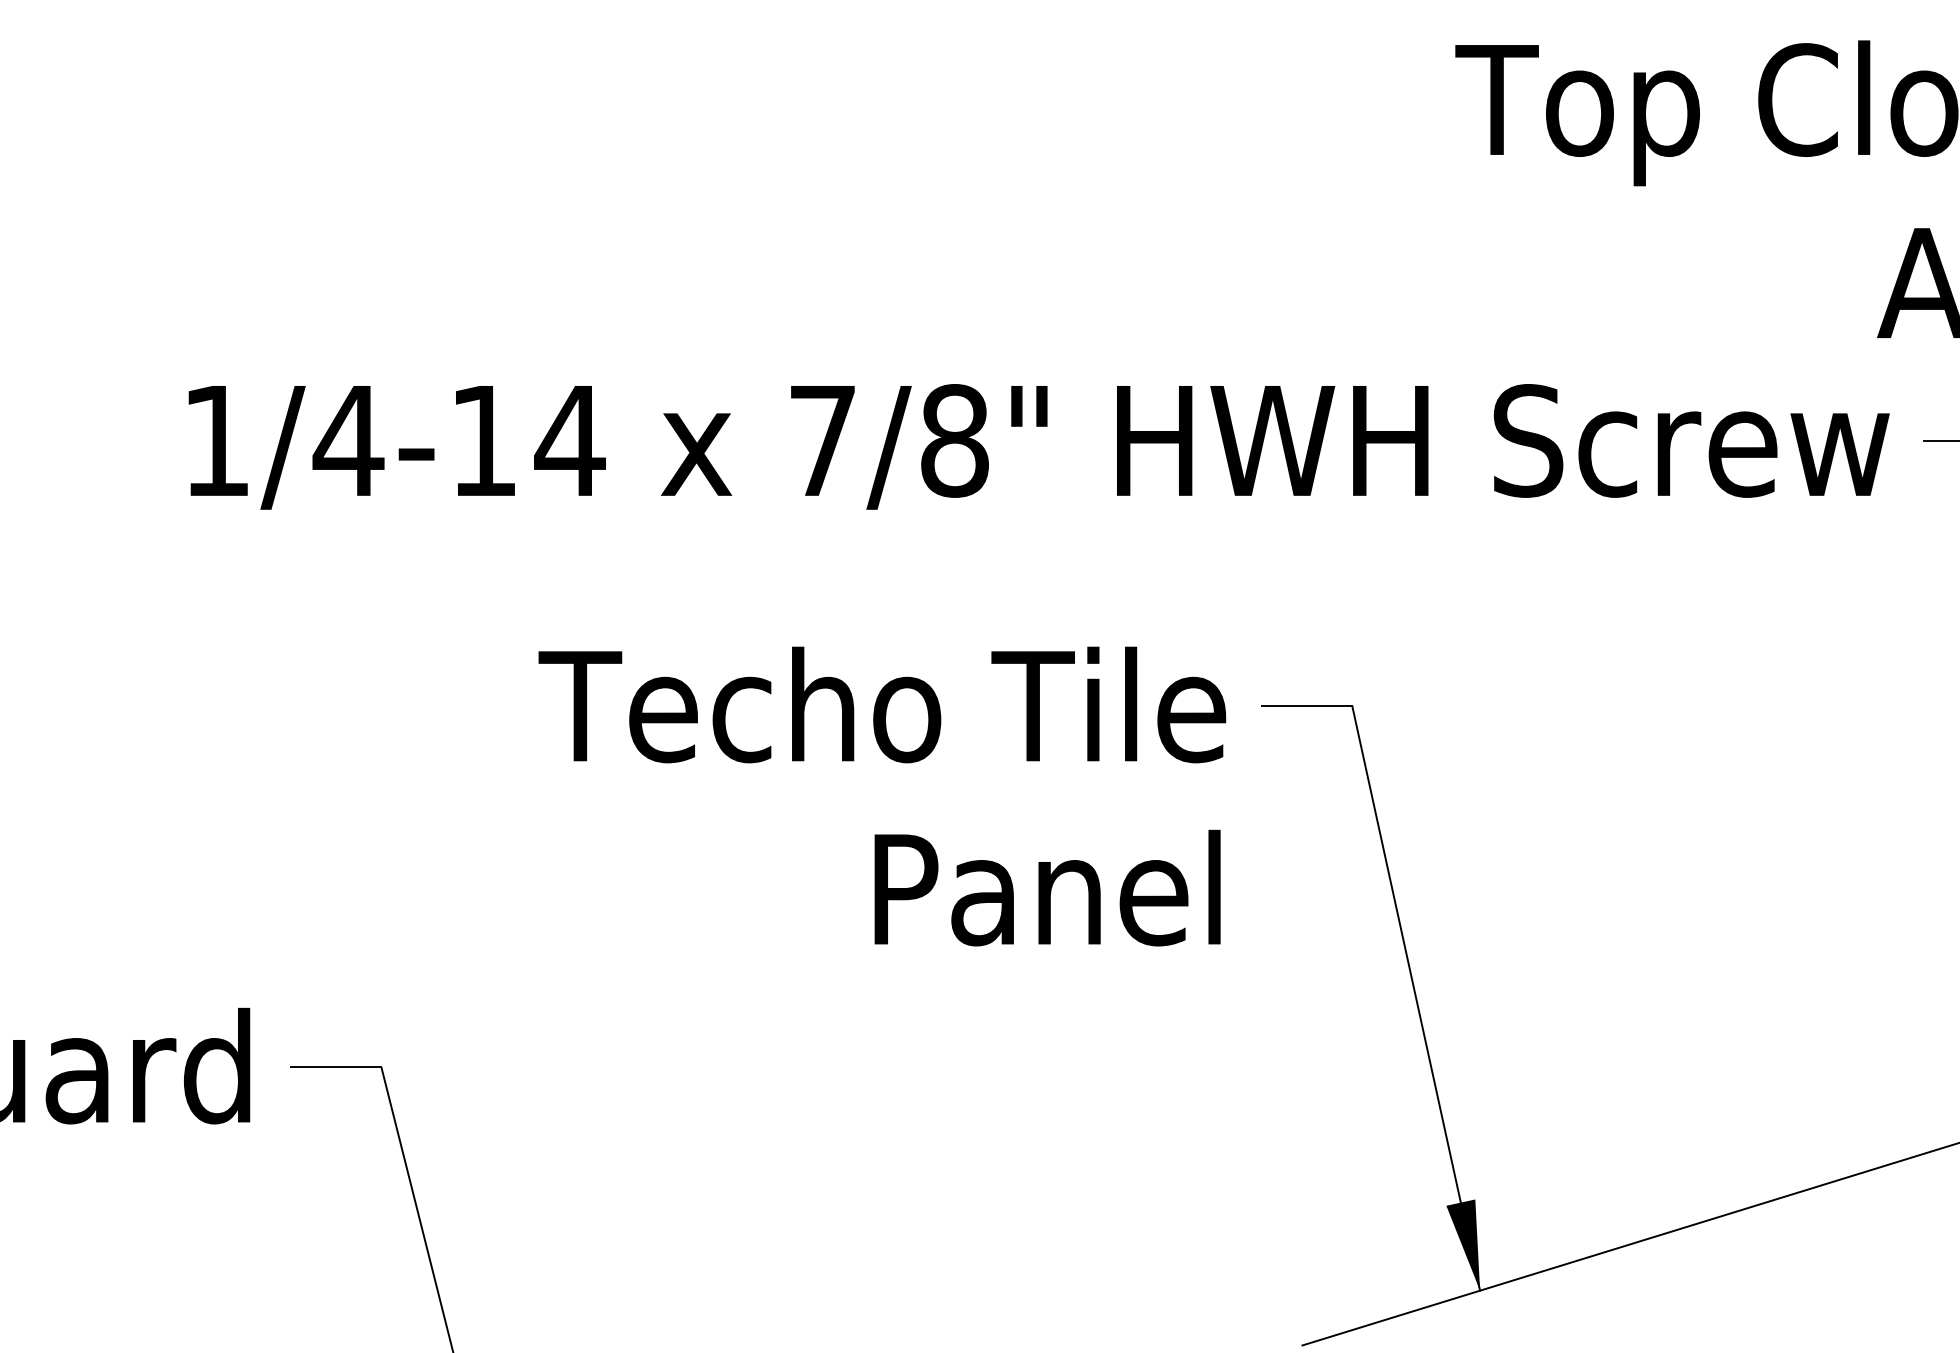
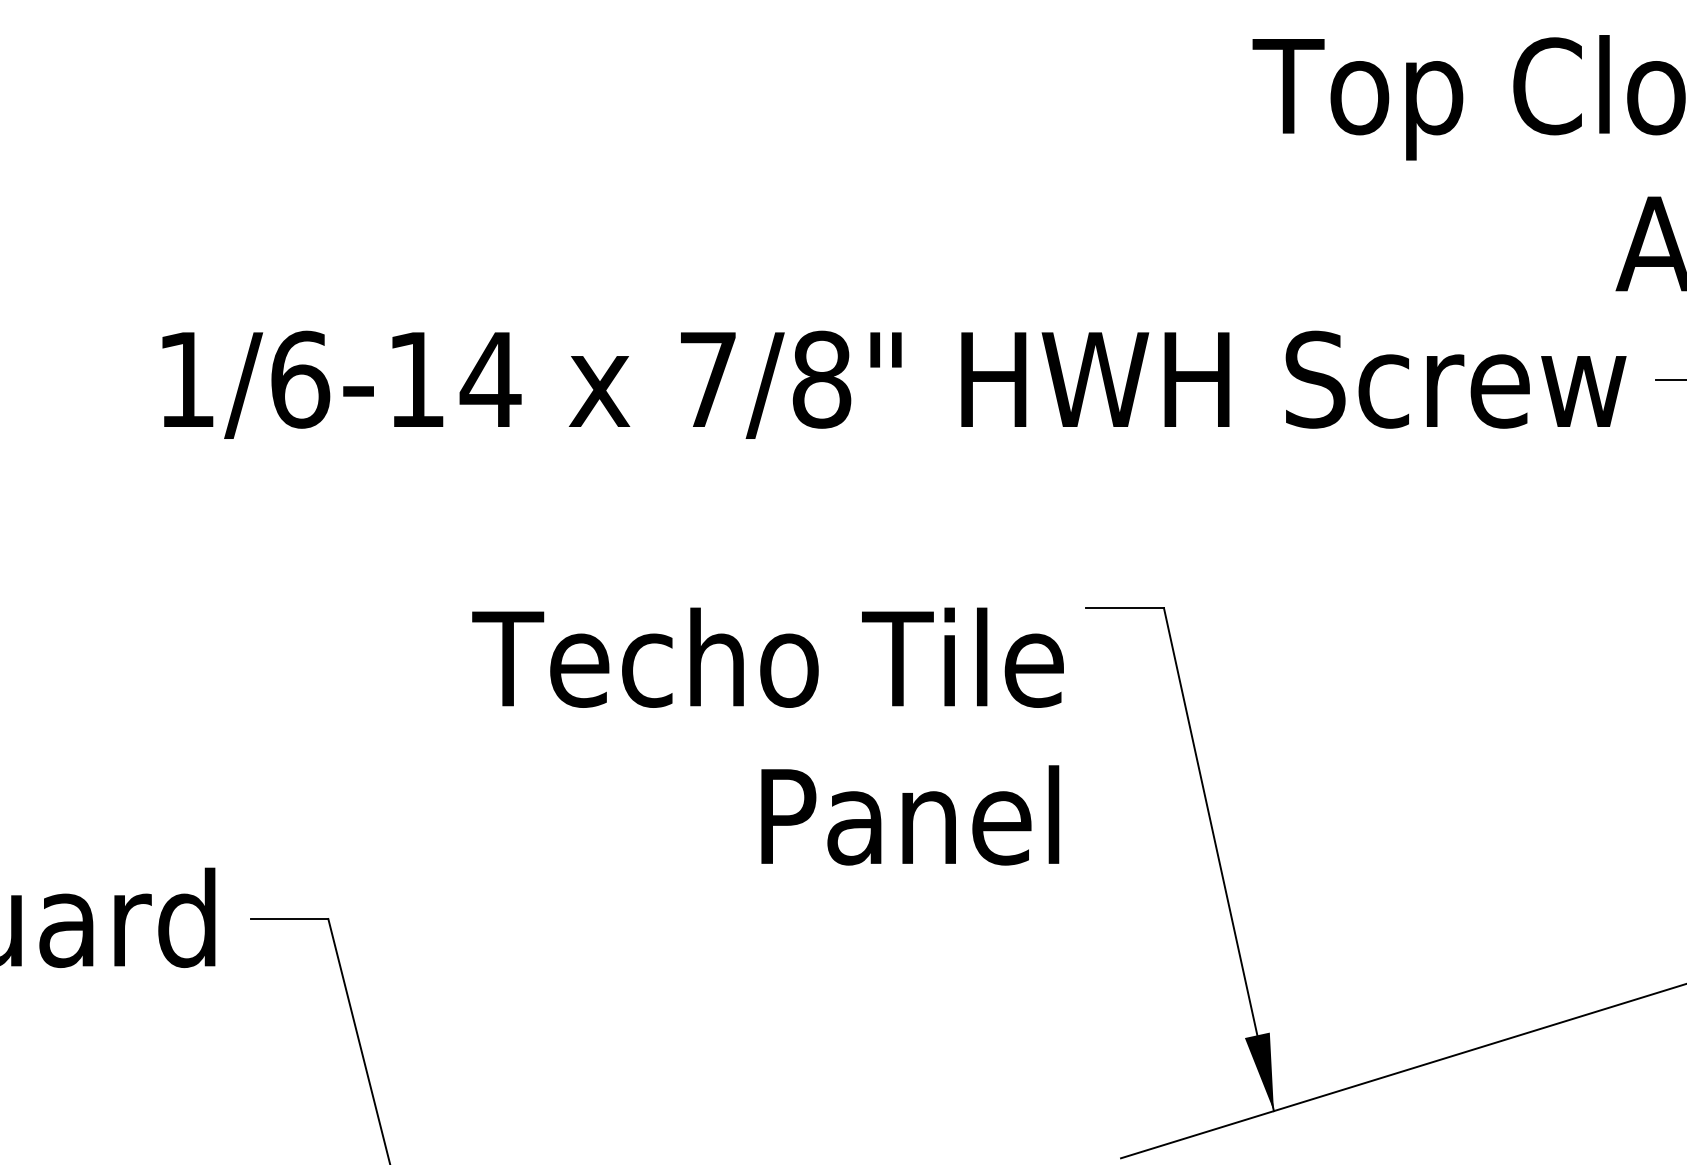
text: (348, 440) -> (299, 379), 1/4-14 -> 1/6-14
text: (882, 796) -> (768, 736), moved

